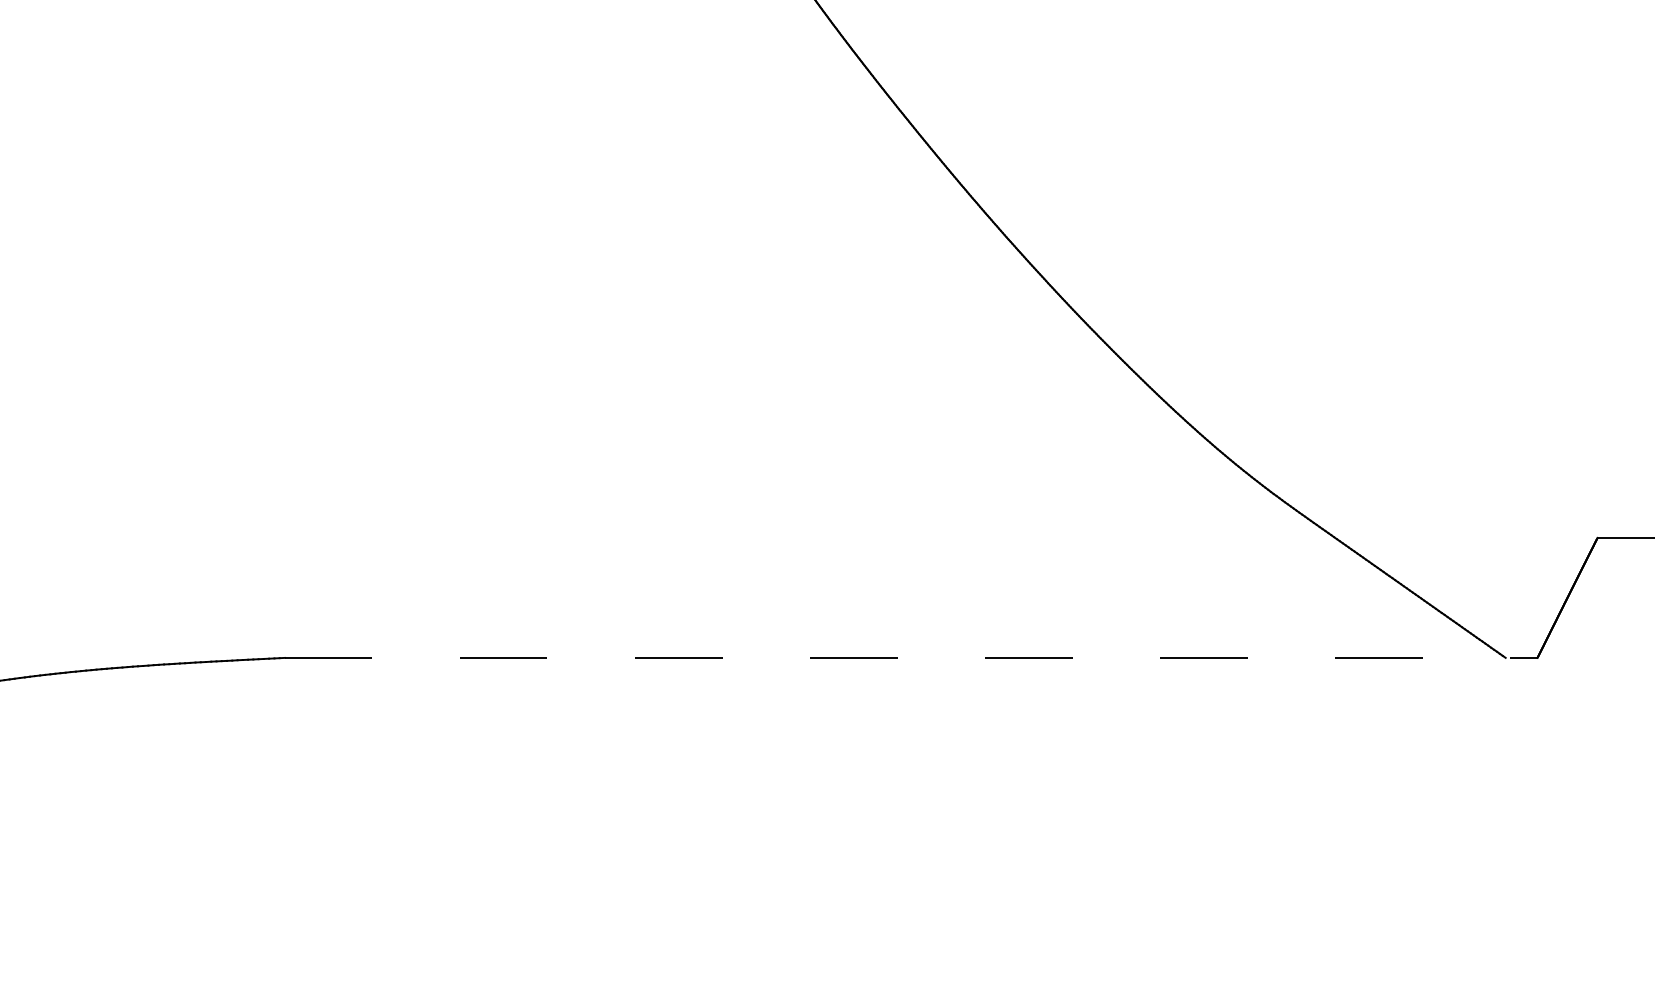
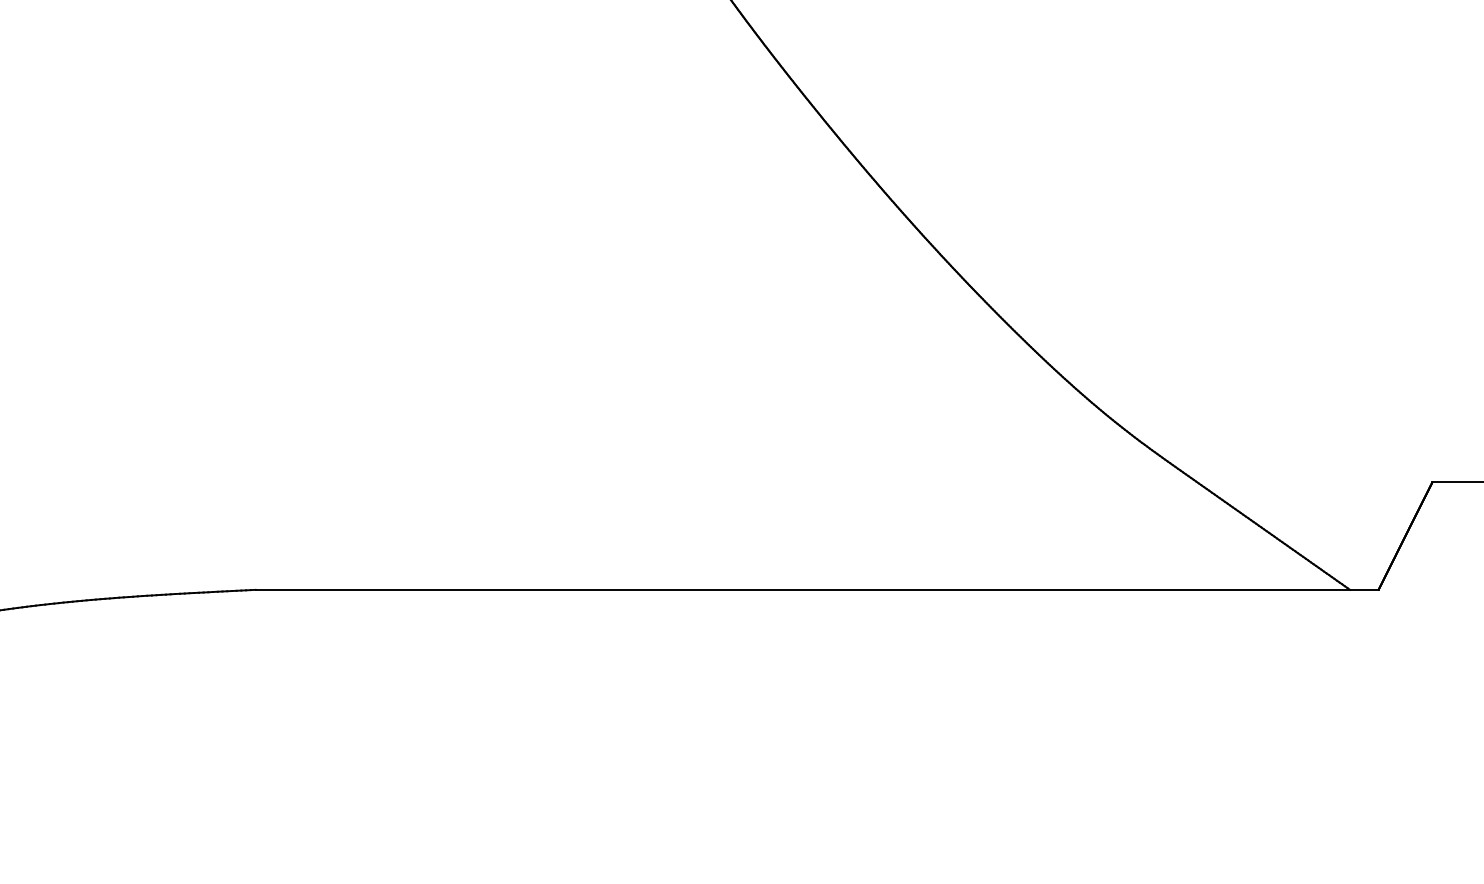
line: (911, 657) -> (817, 589), dashed -> solid

